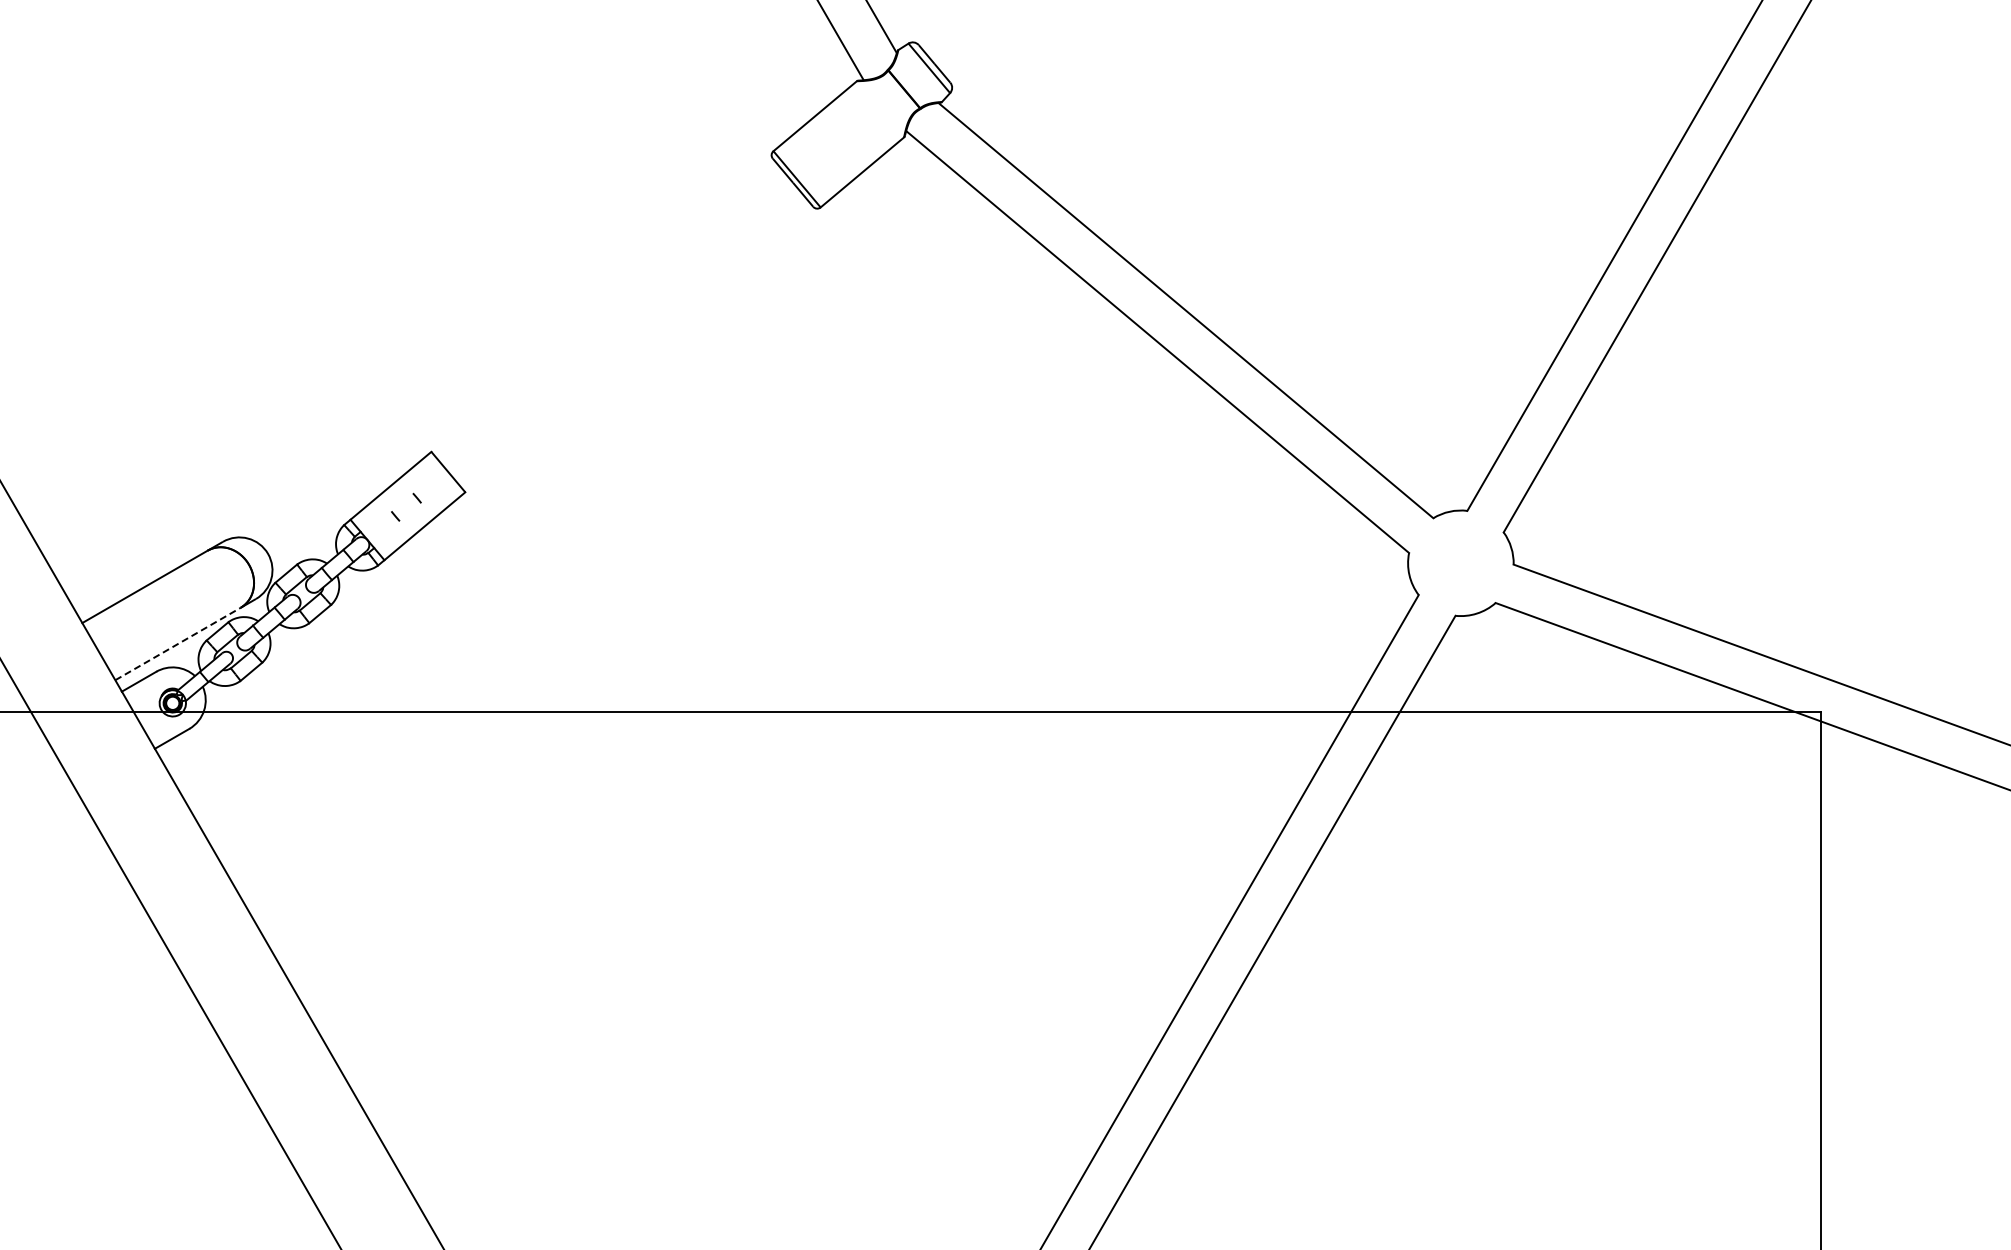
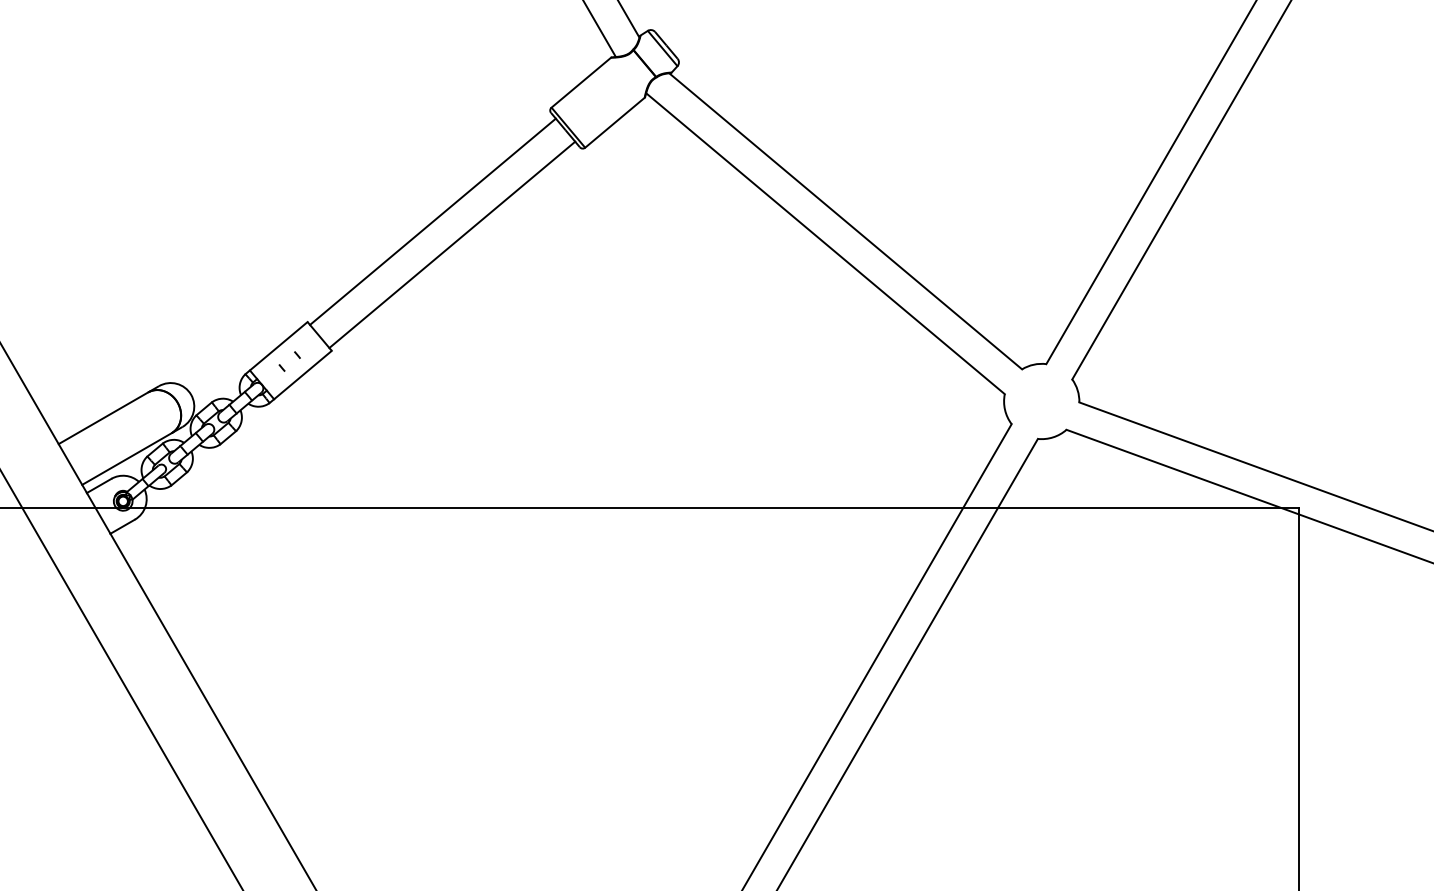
line: (606, 310) -> (432, 221), added
line: (633, 343) -> (451, 244), added
line: (178, 643) -> (127, 458), dashed -> solid

